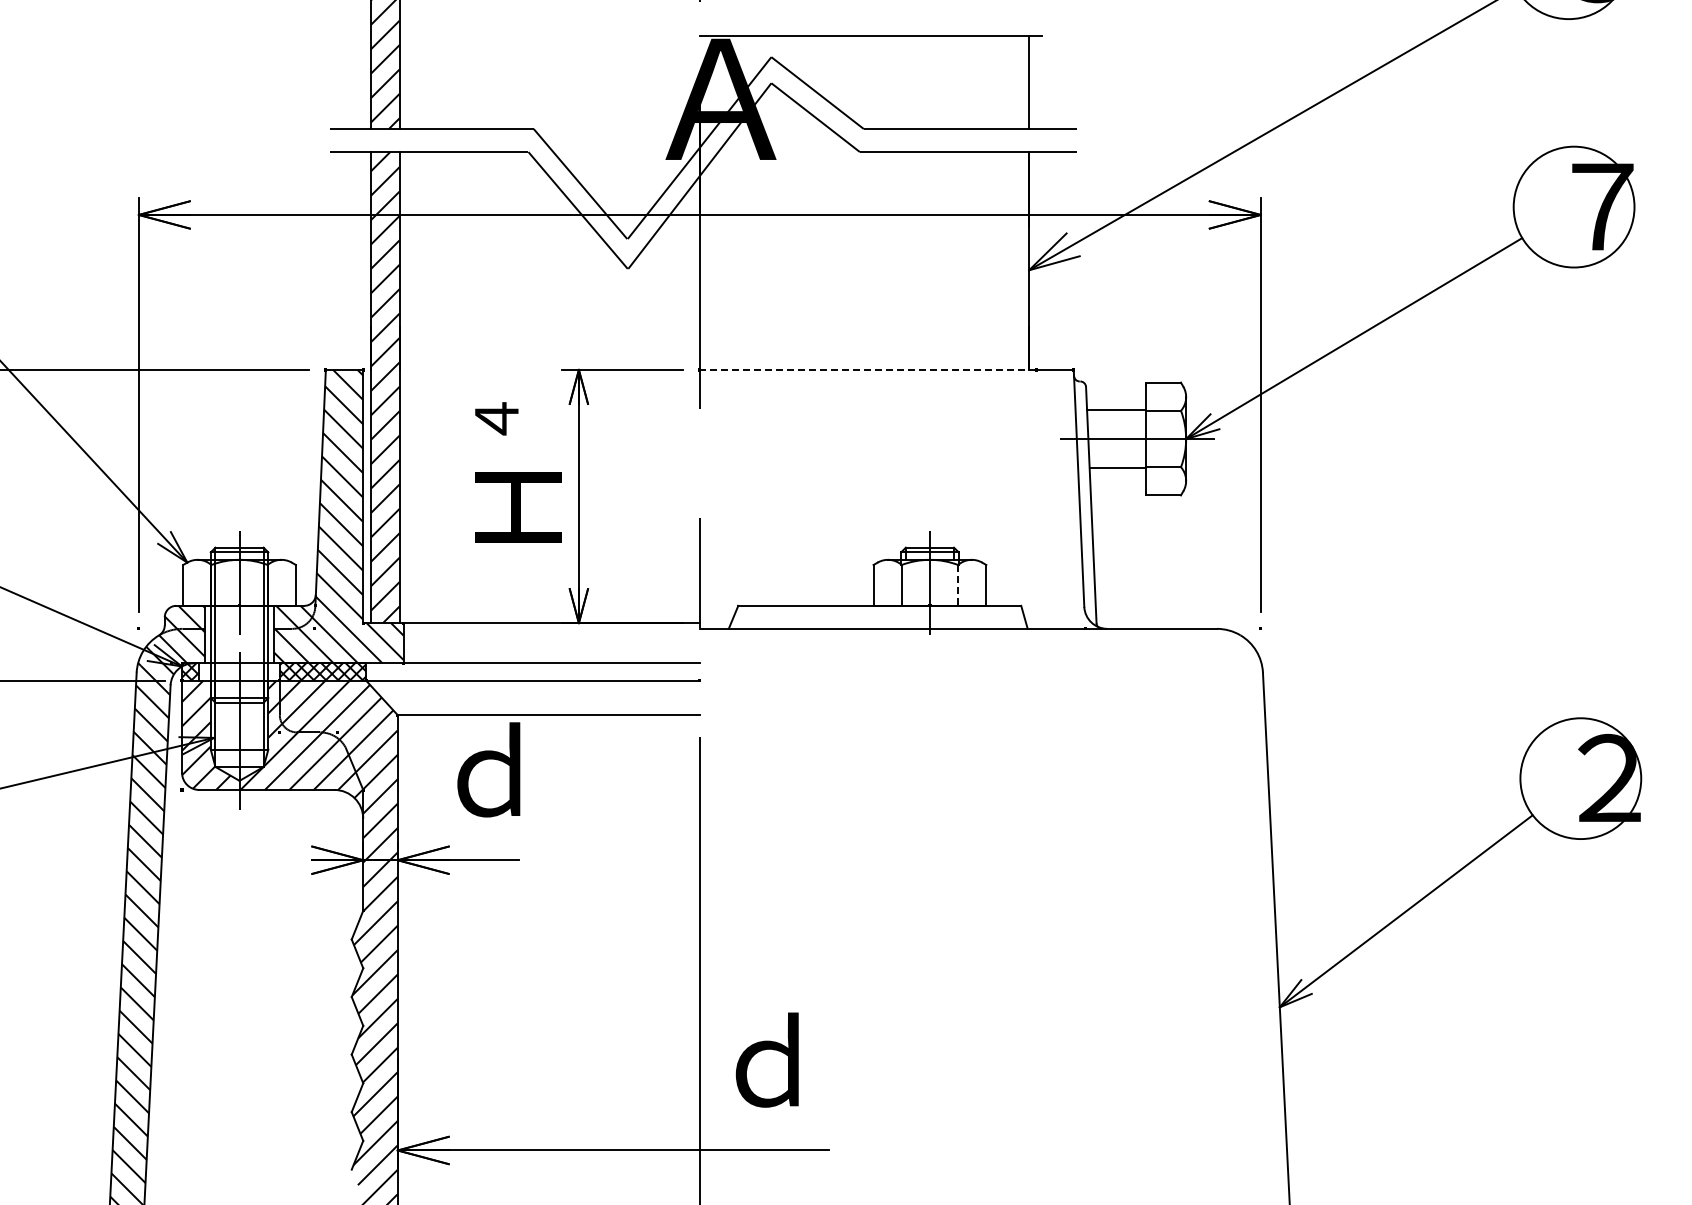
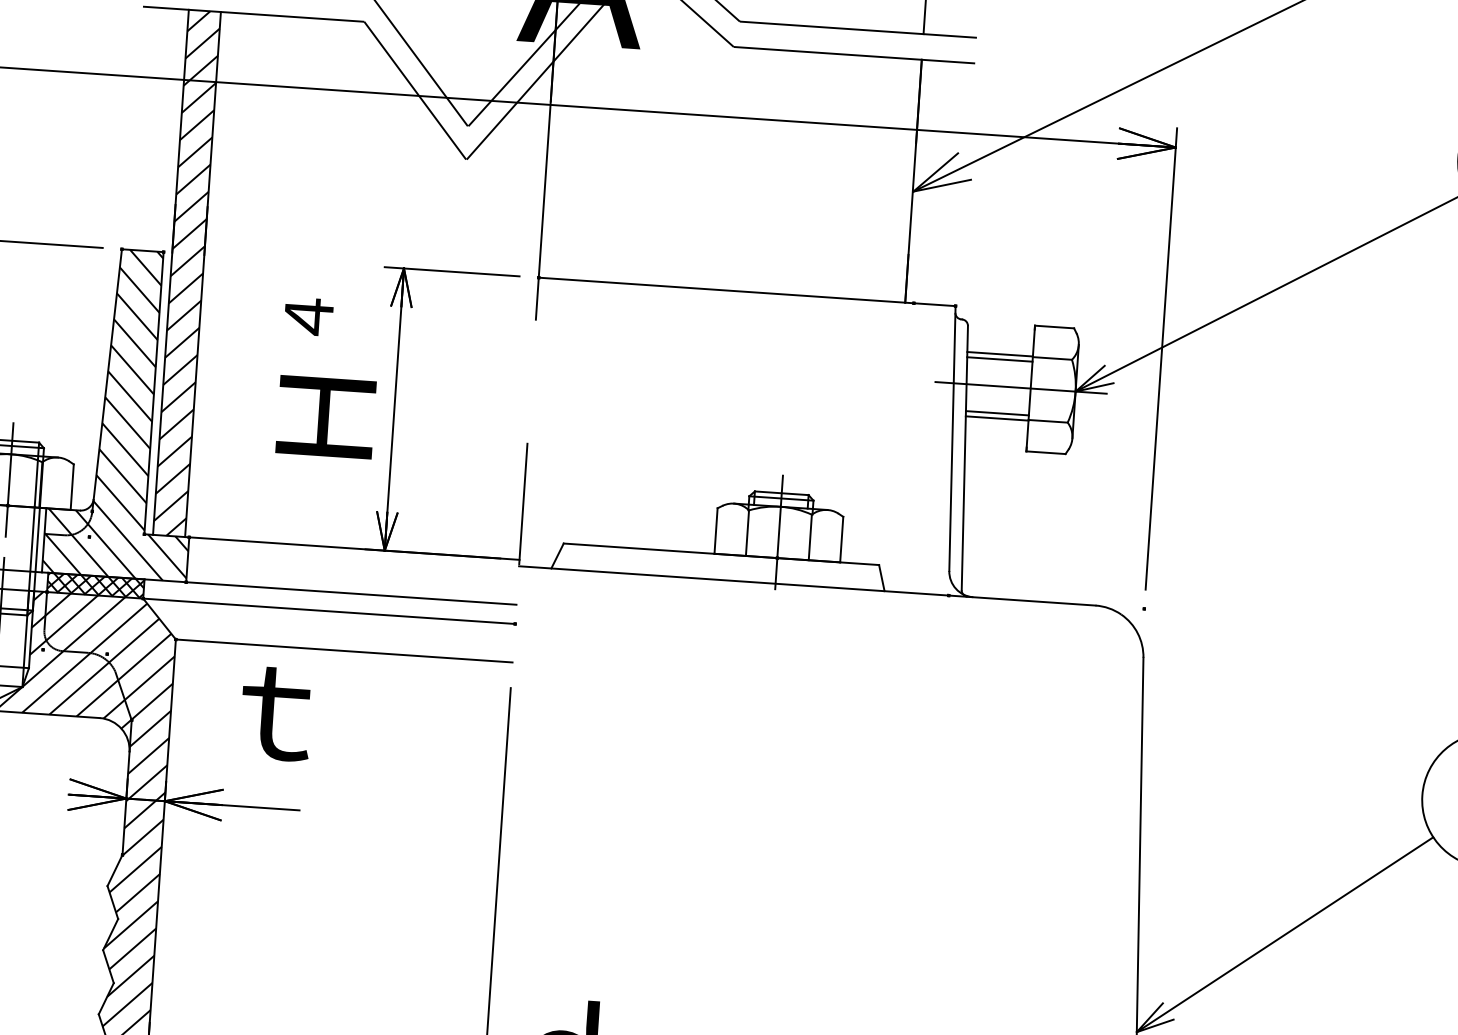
line: (867, 369) -> (725, 289), dashed -> solid
line: (1116, 414) -> (999, 358), added
line: (1117, 463) -> (997, 413), added
line: (958, 585) -> (810, 537), dashed -> solid
text: (490, 769) -> (275, 707), ｄ -> ｔ

